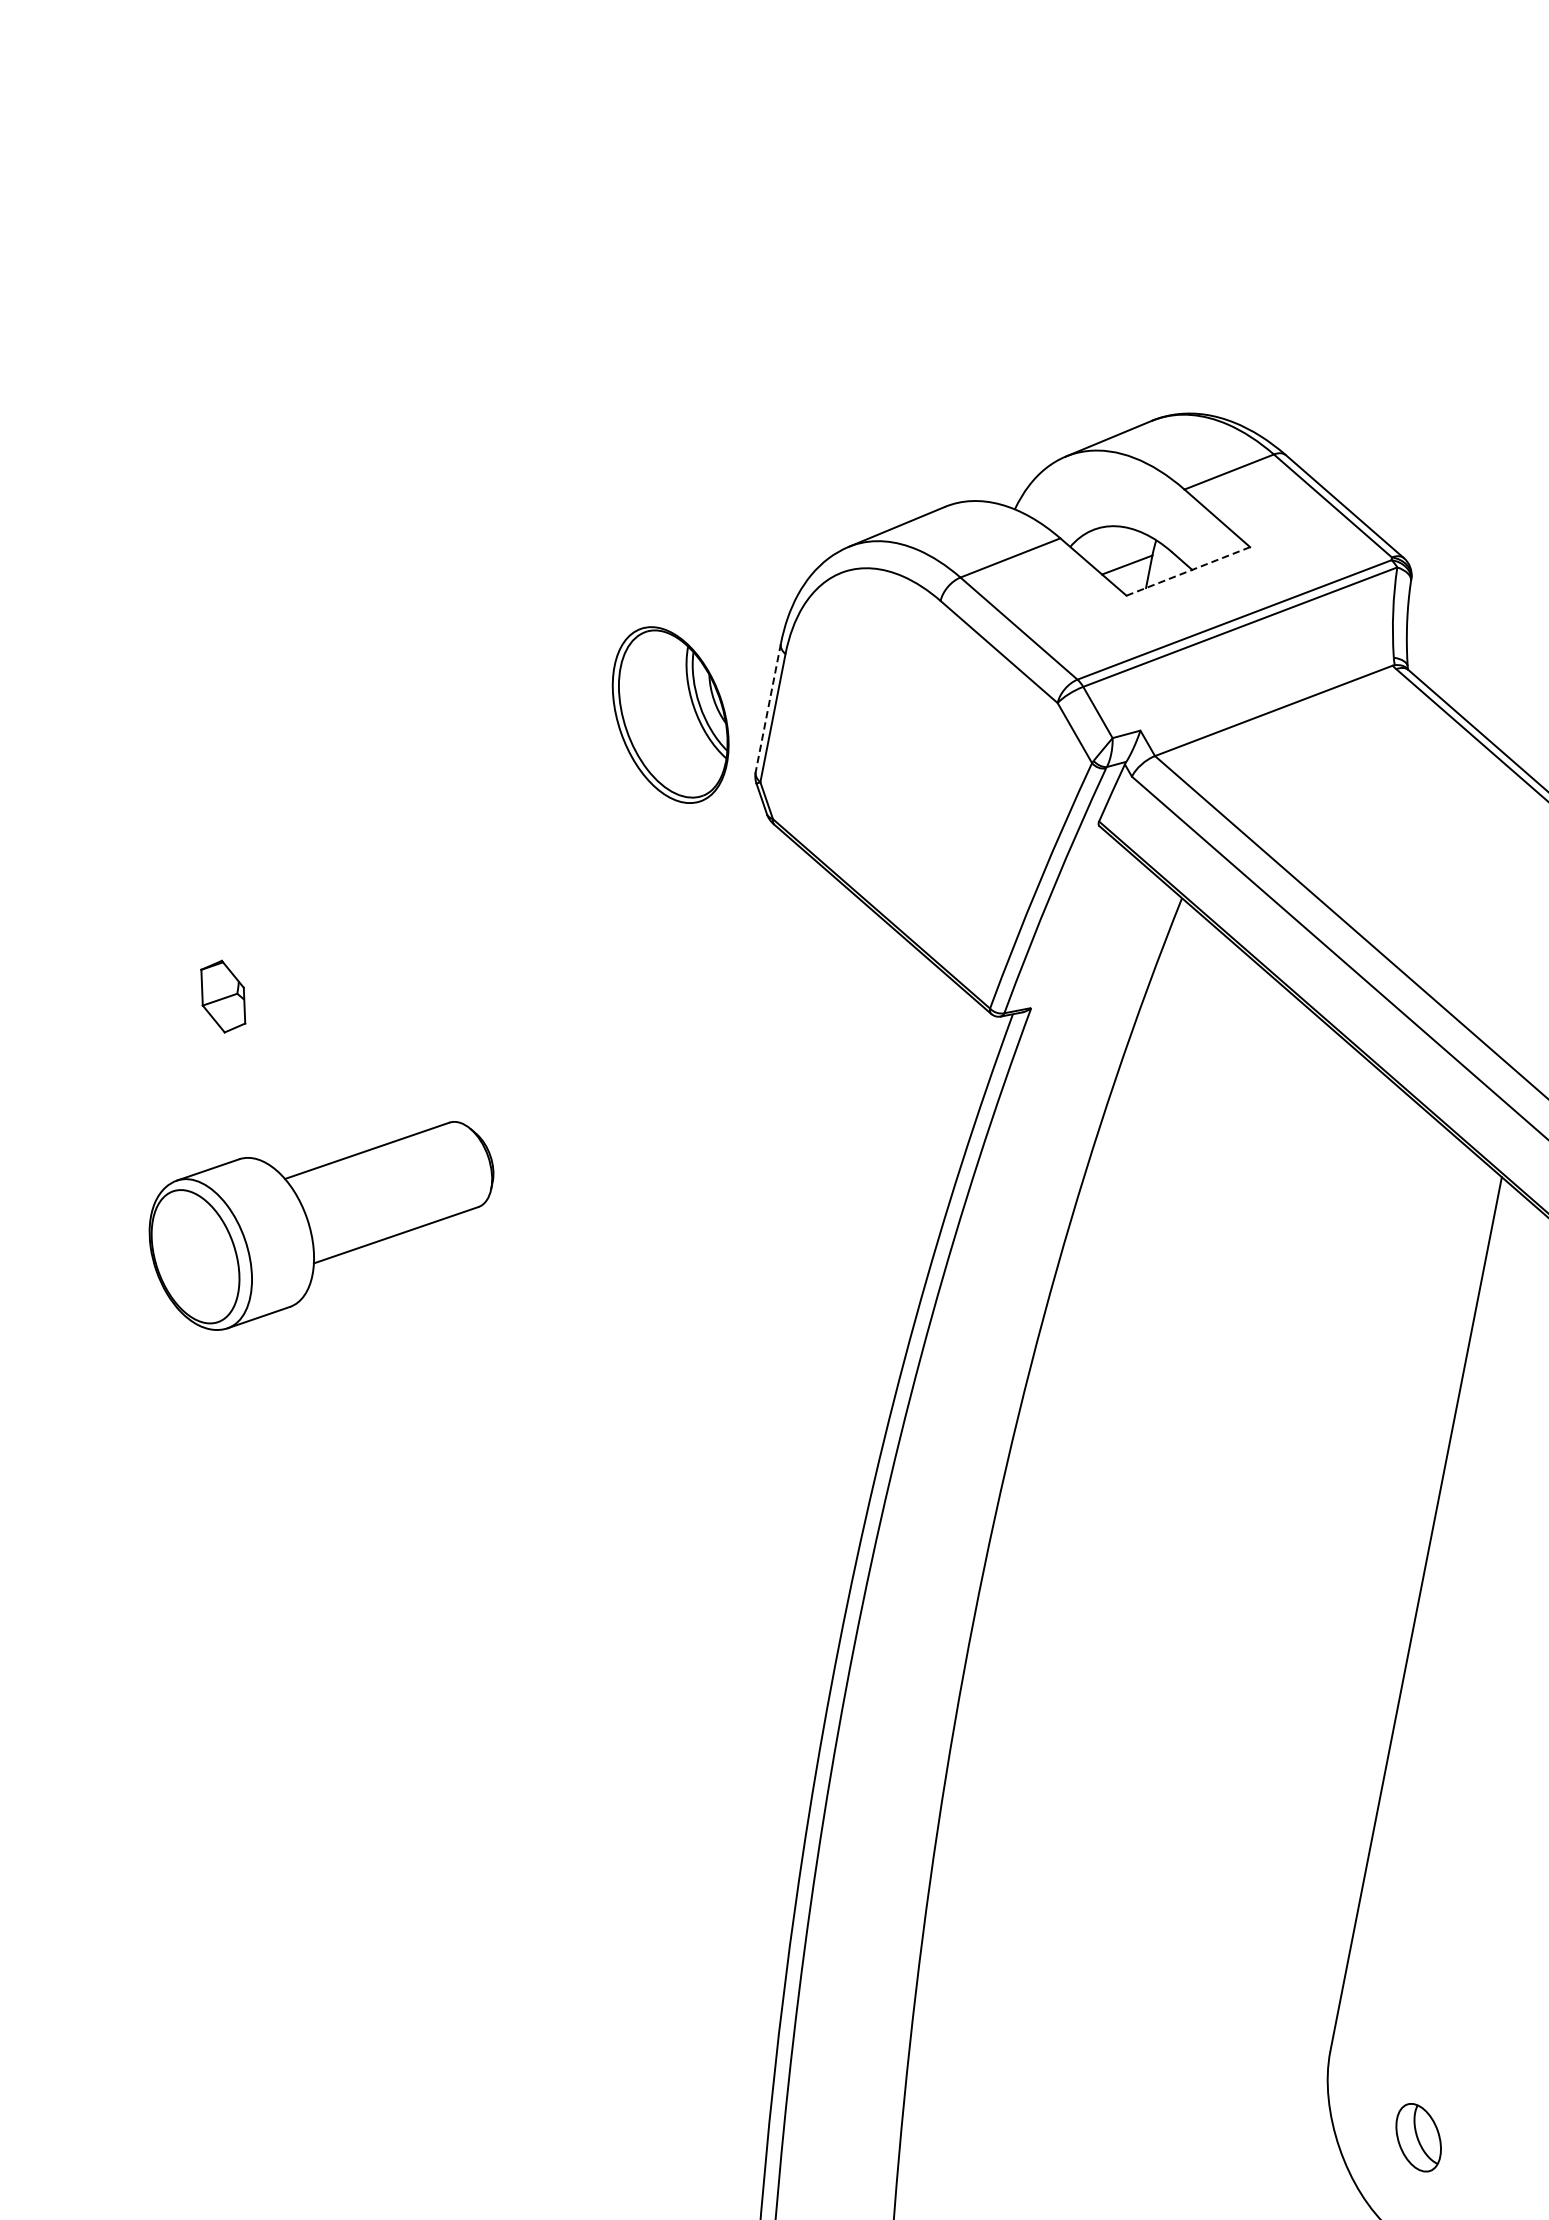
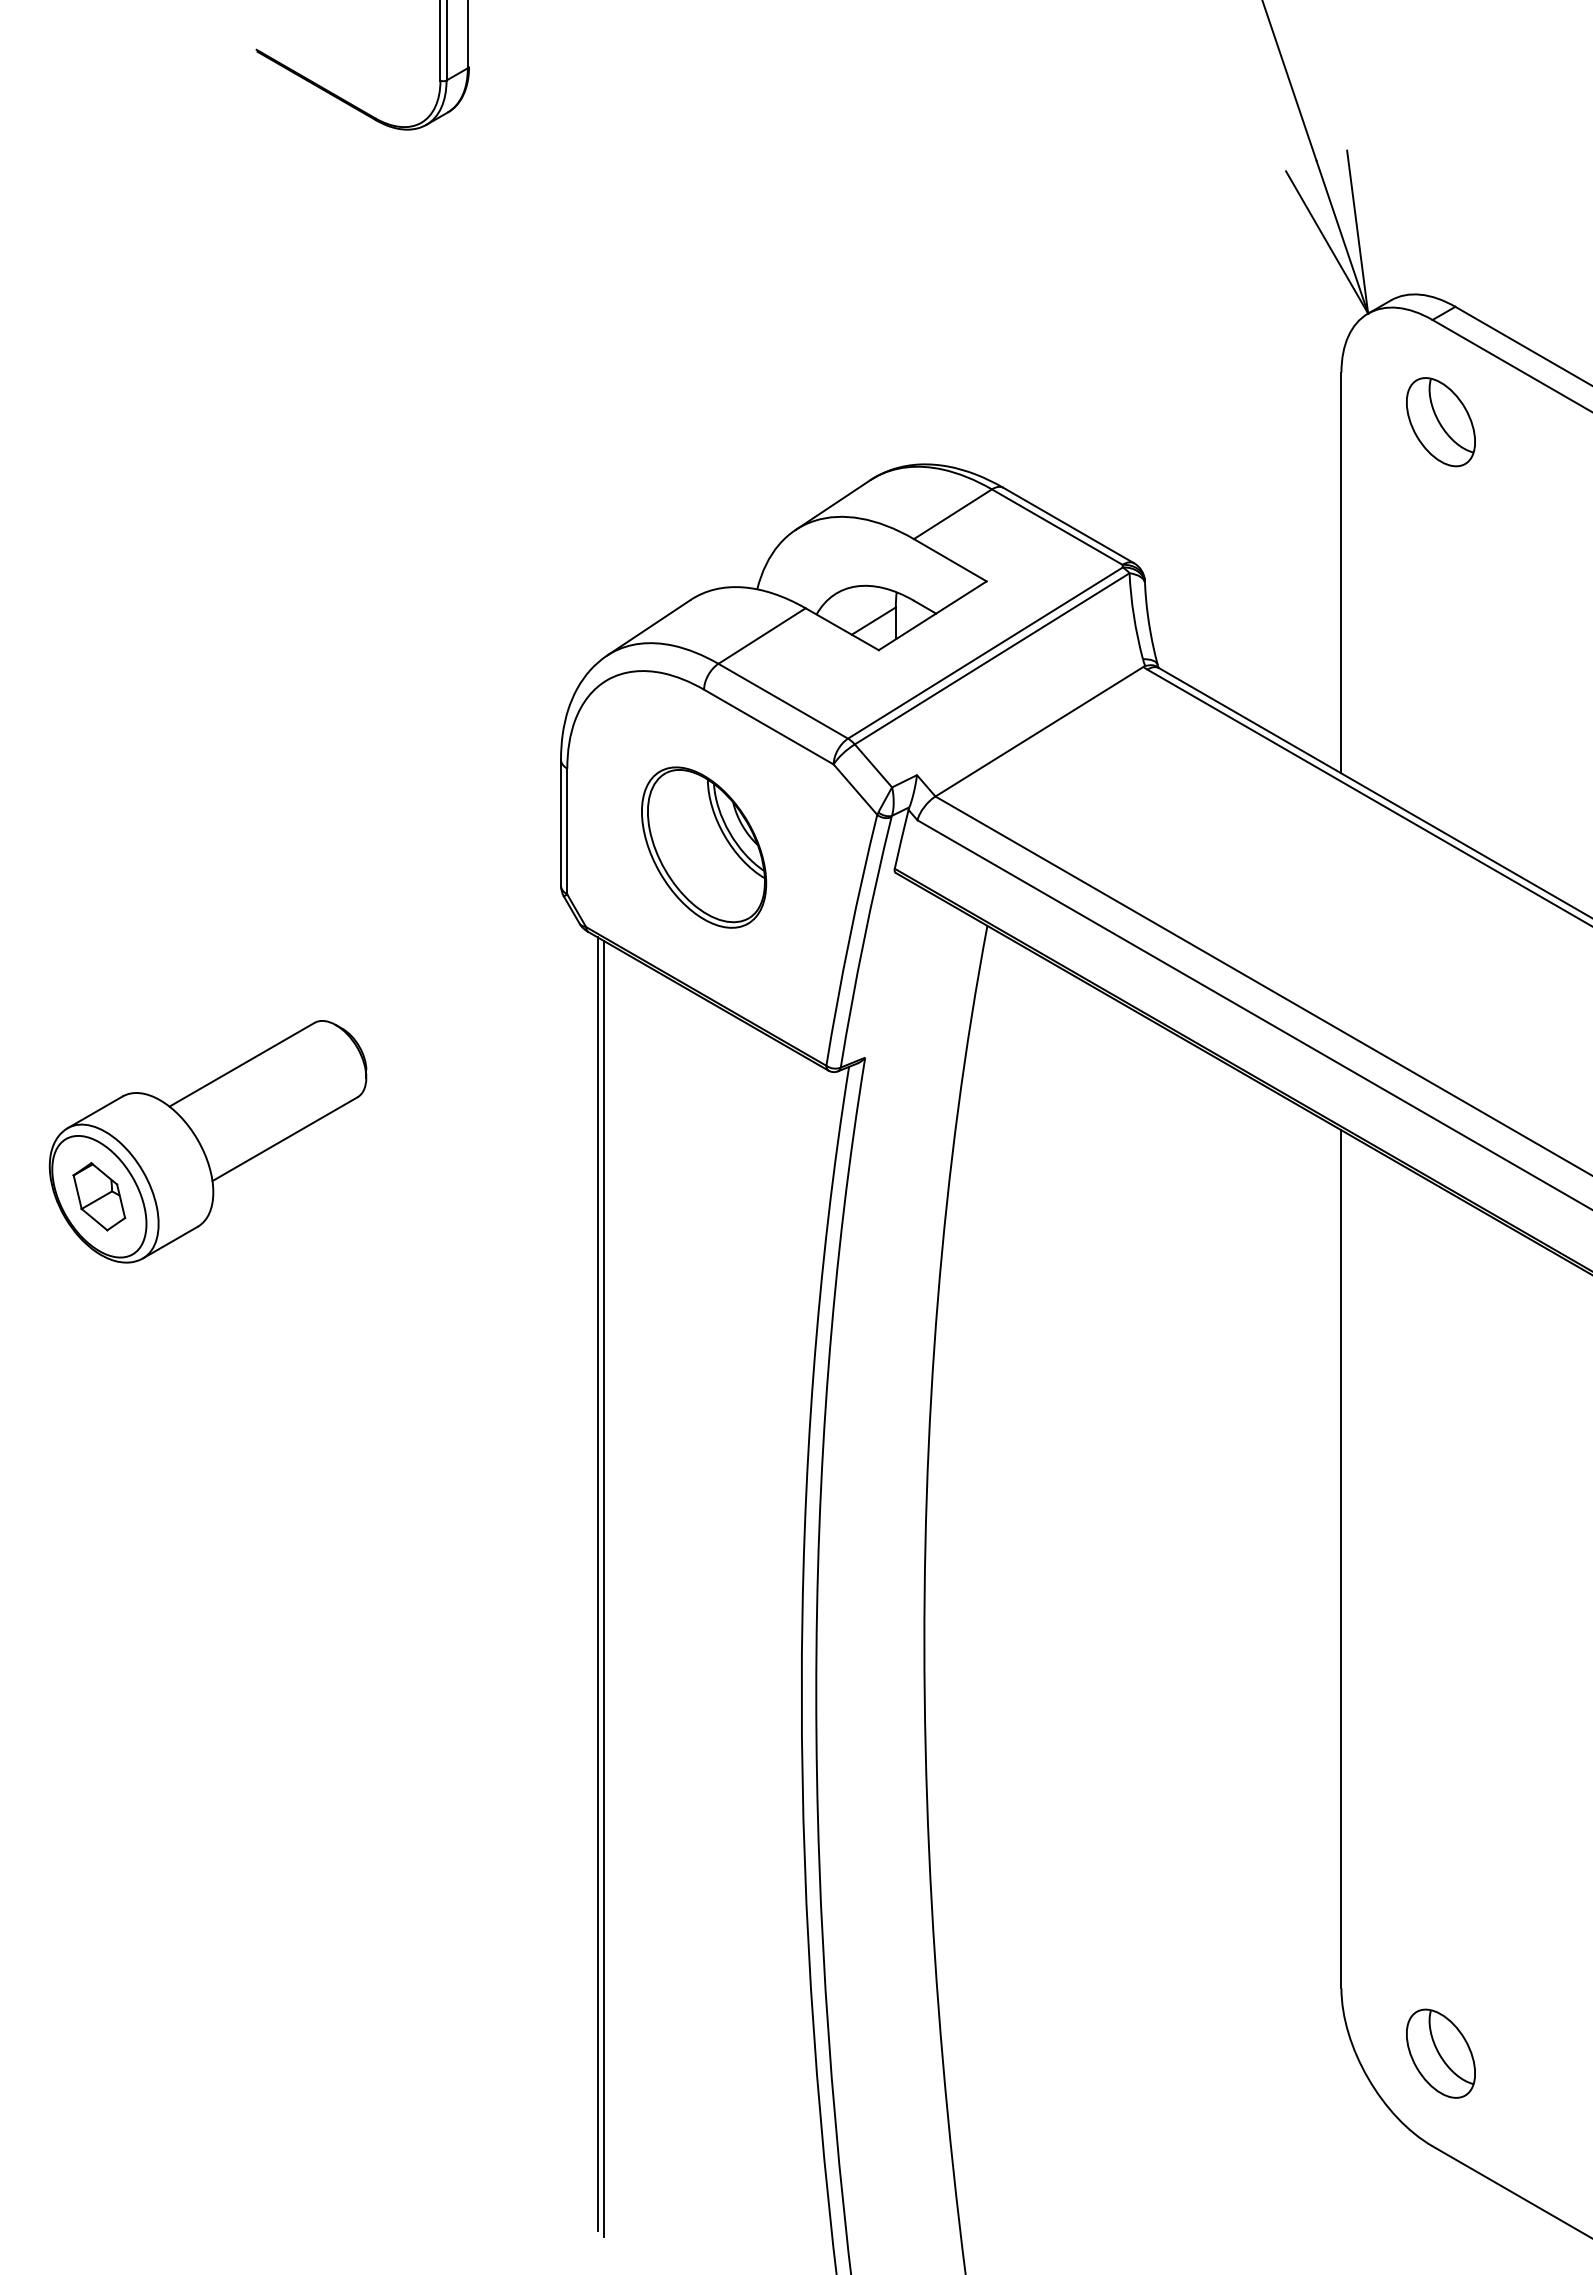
line: (1188, 571) -> (932, 615), dashed -> solid
line: (768, 707) -> (561, 822), dashed -> solid
part: (671, 715) -> (704, 847), moved
part: (316, 1222) -> (207, 1141), moved
line: (653, 1491) -> (597, 1584), added
line: (659, 1497) -> (604, 1589), added
part: (1418, 2137) -> (1440, 2053), size x1.43

